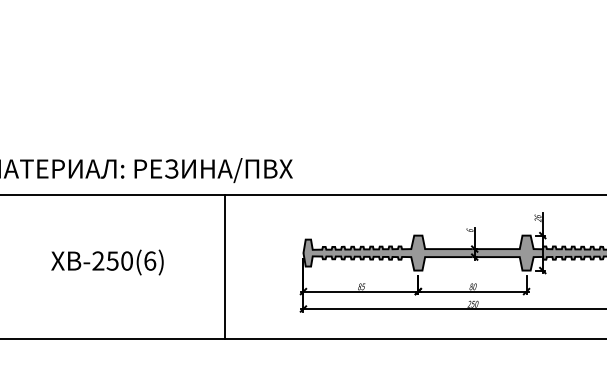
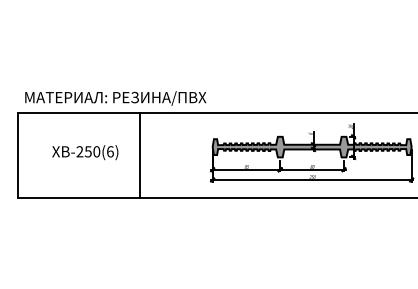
text: (107, 262) -> (85, 152), moved
line: (225, 265) -> (140, 154), moved

